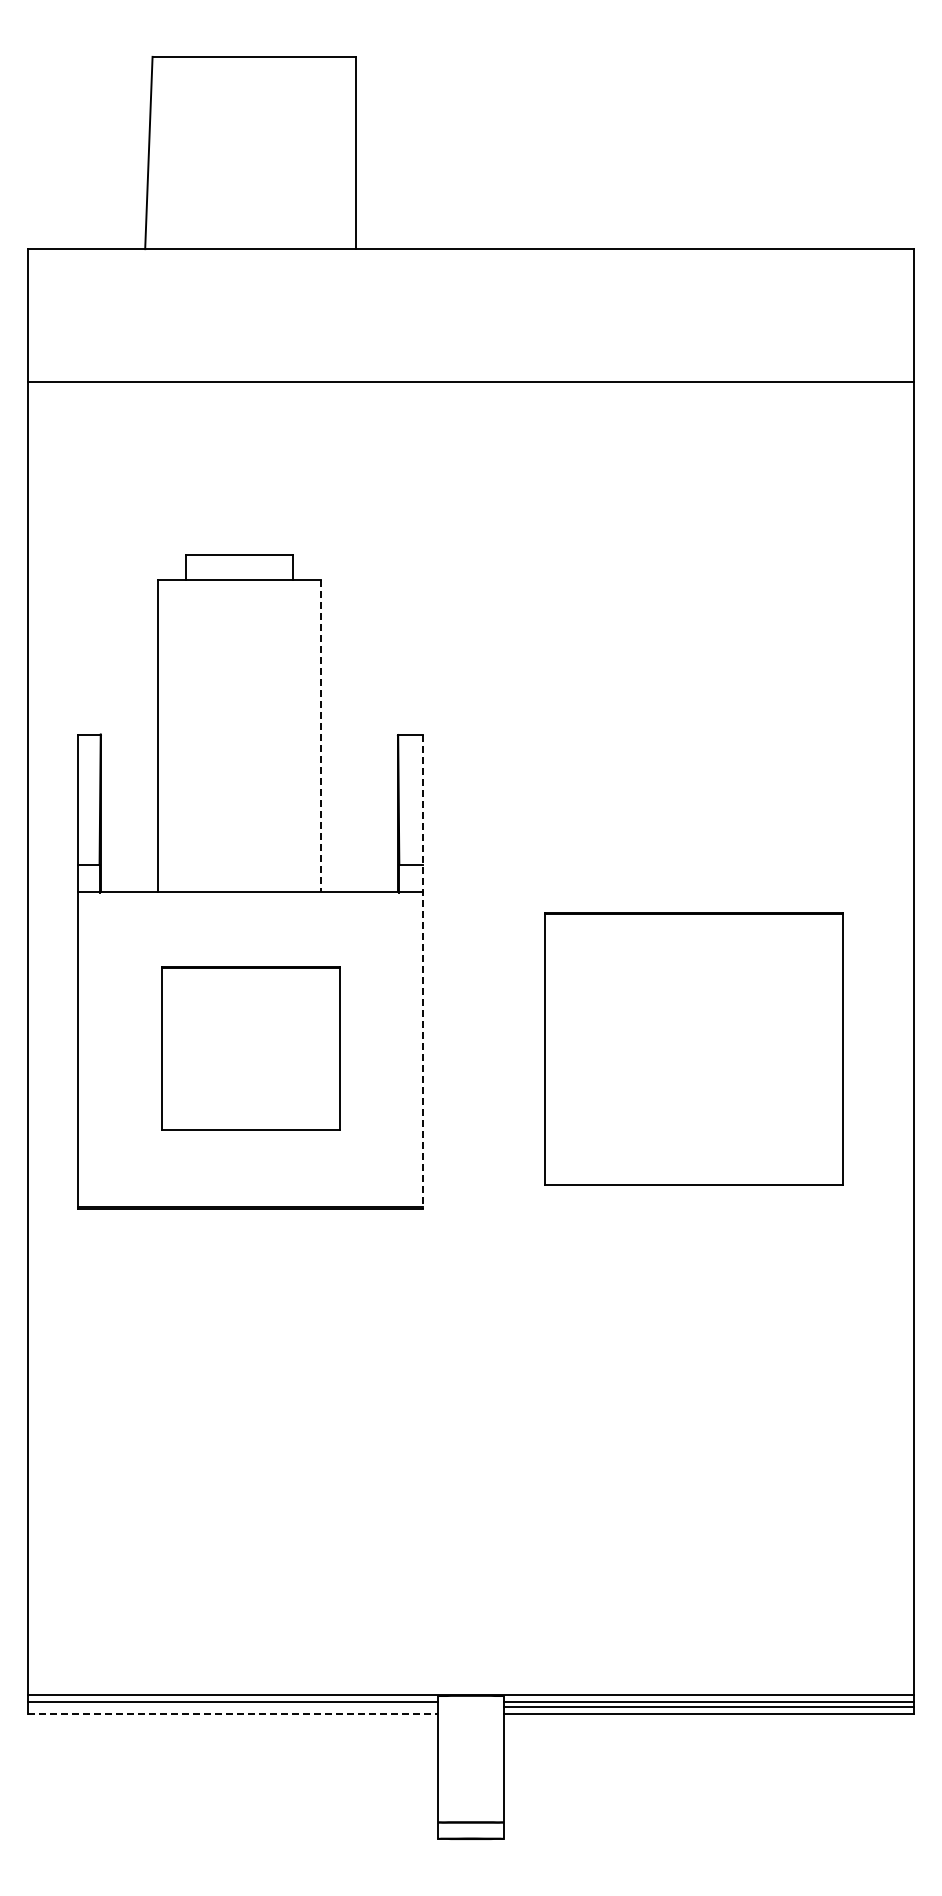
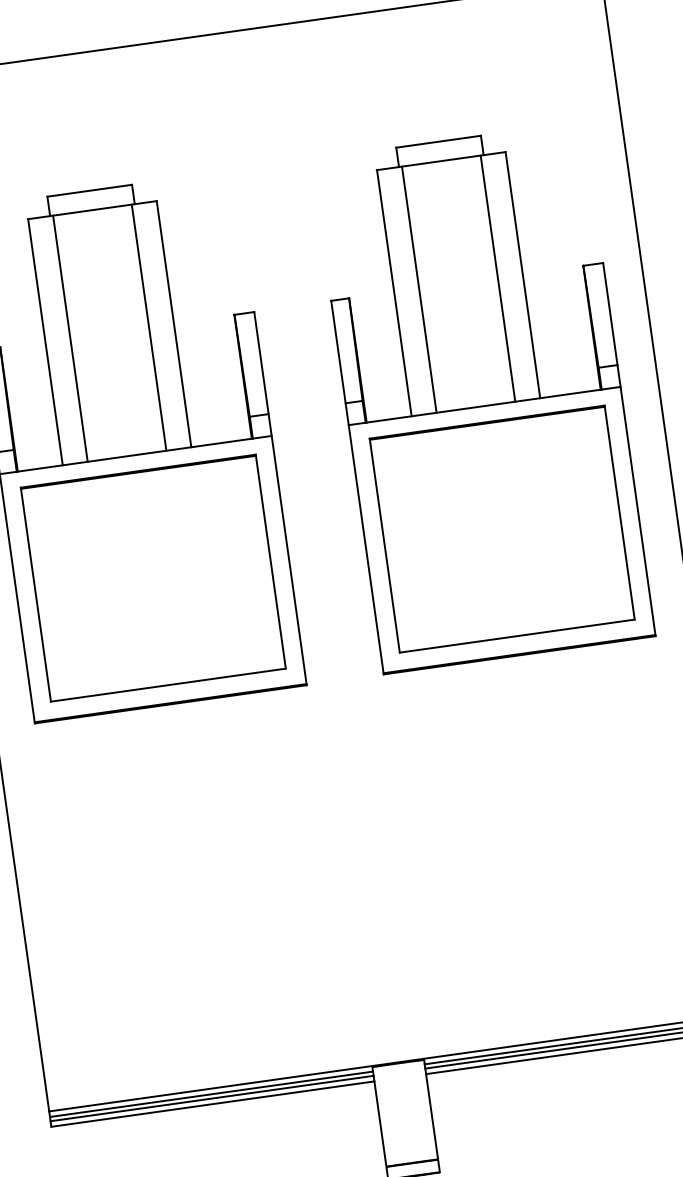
line: (189, 735) -> (70, 338), added
line: (289, 735) -> (148, 327), added
line: (321, 736) -> (174, 324), dashed -> solid
part: (693, 881) -> (483, 397), added
line: (423, 972) -> (280, 498), dashed -> solid
part: (250, 1048) -> (152, 577), size x1.67
line: (233, 1707) -> (212, 1098), added
line: (233, 1714) -> (213, 1104), dashed -> solid

